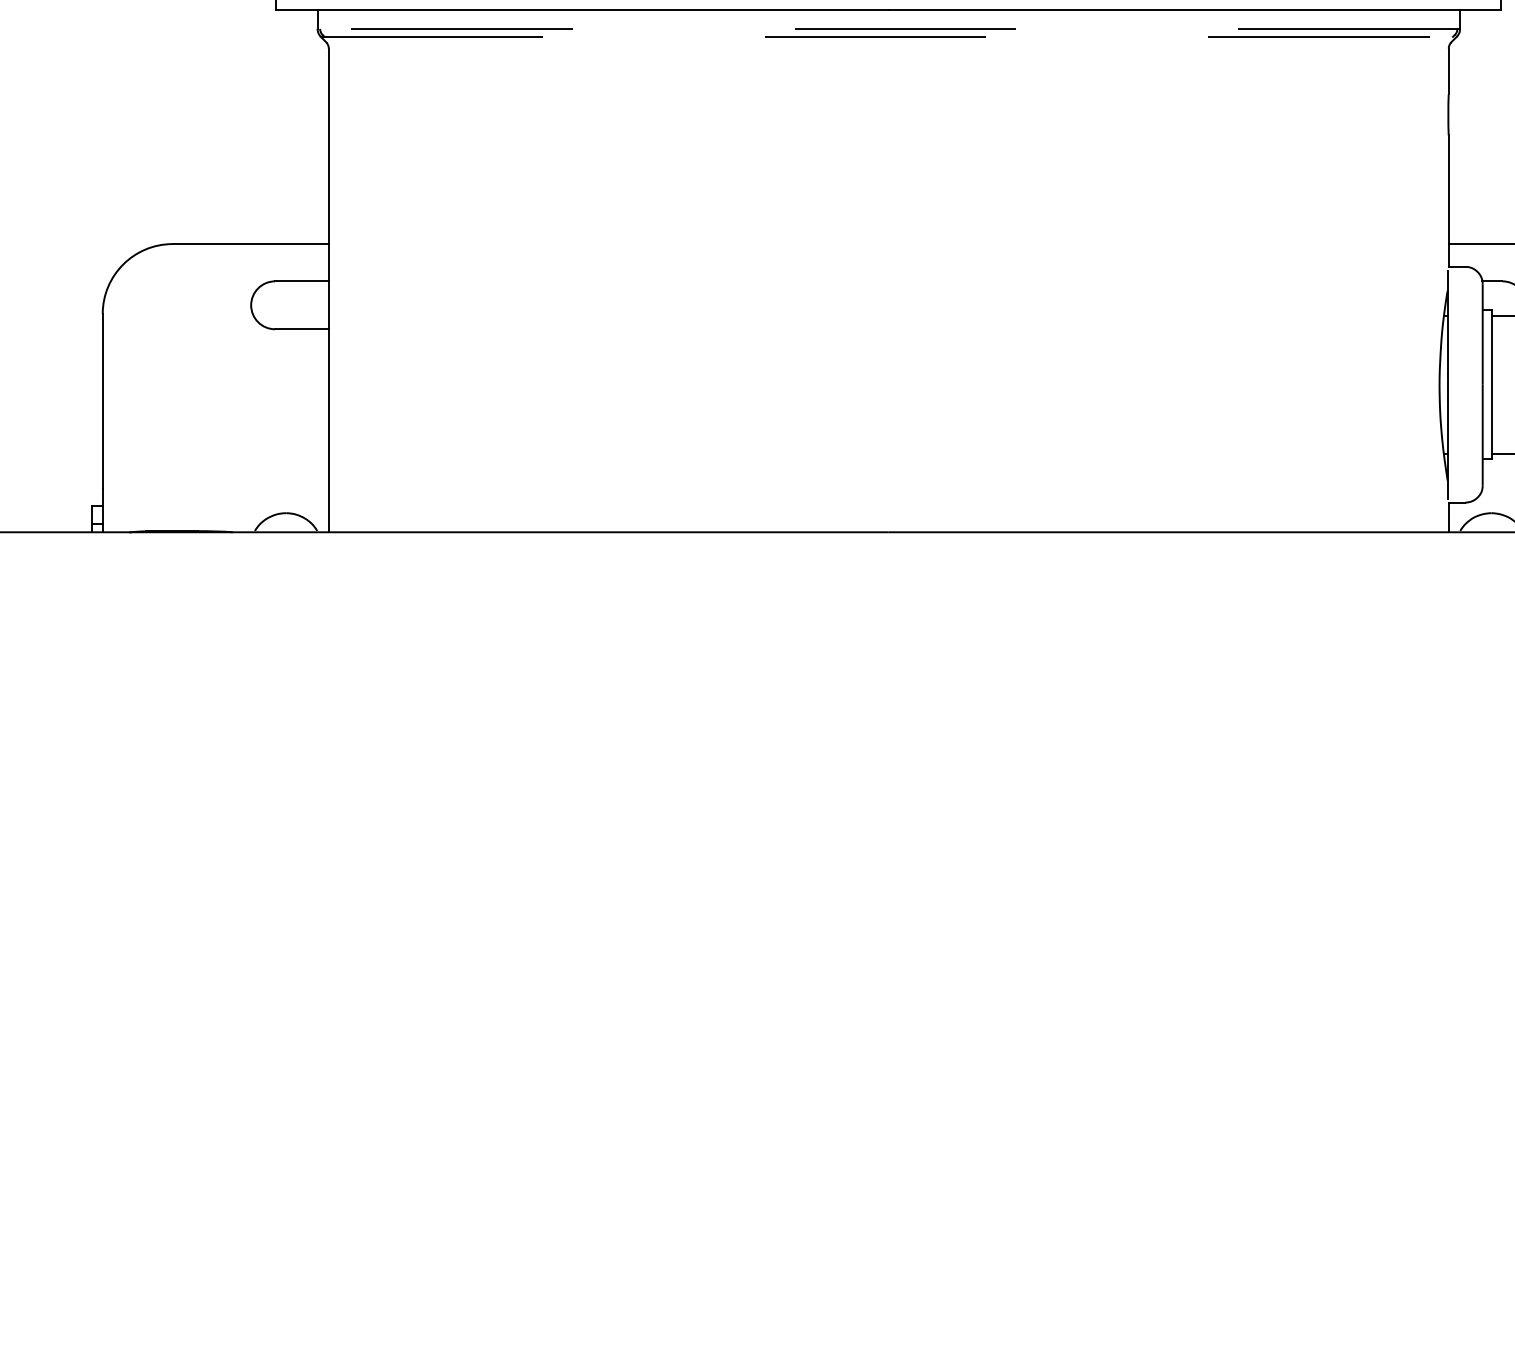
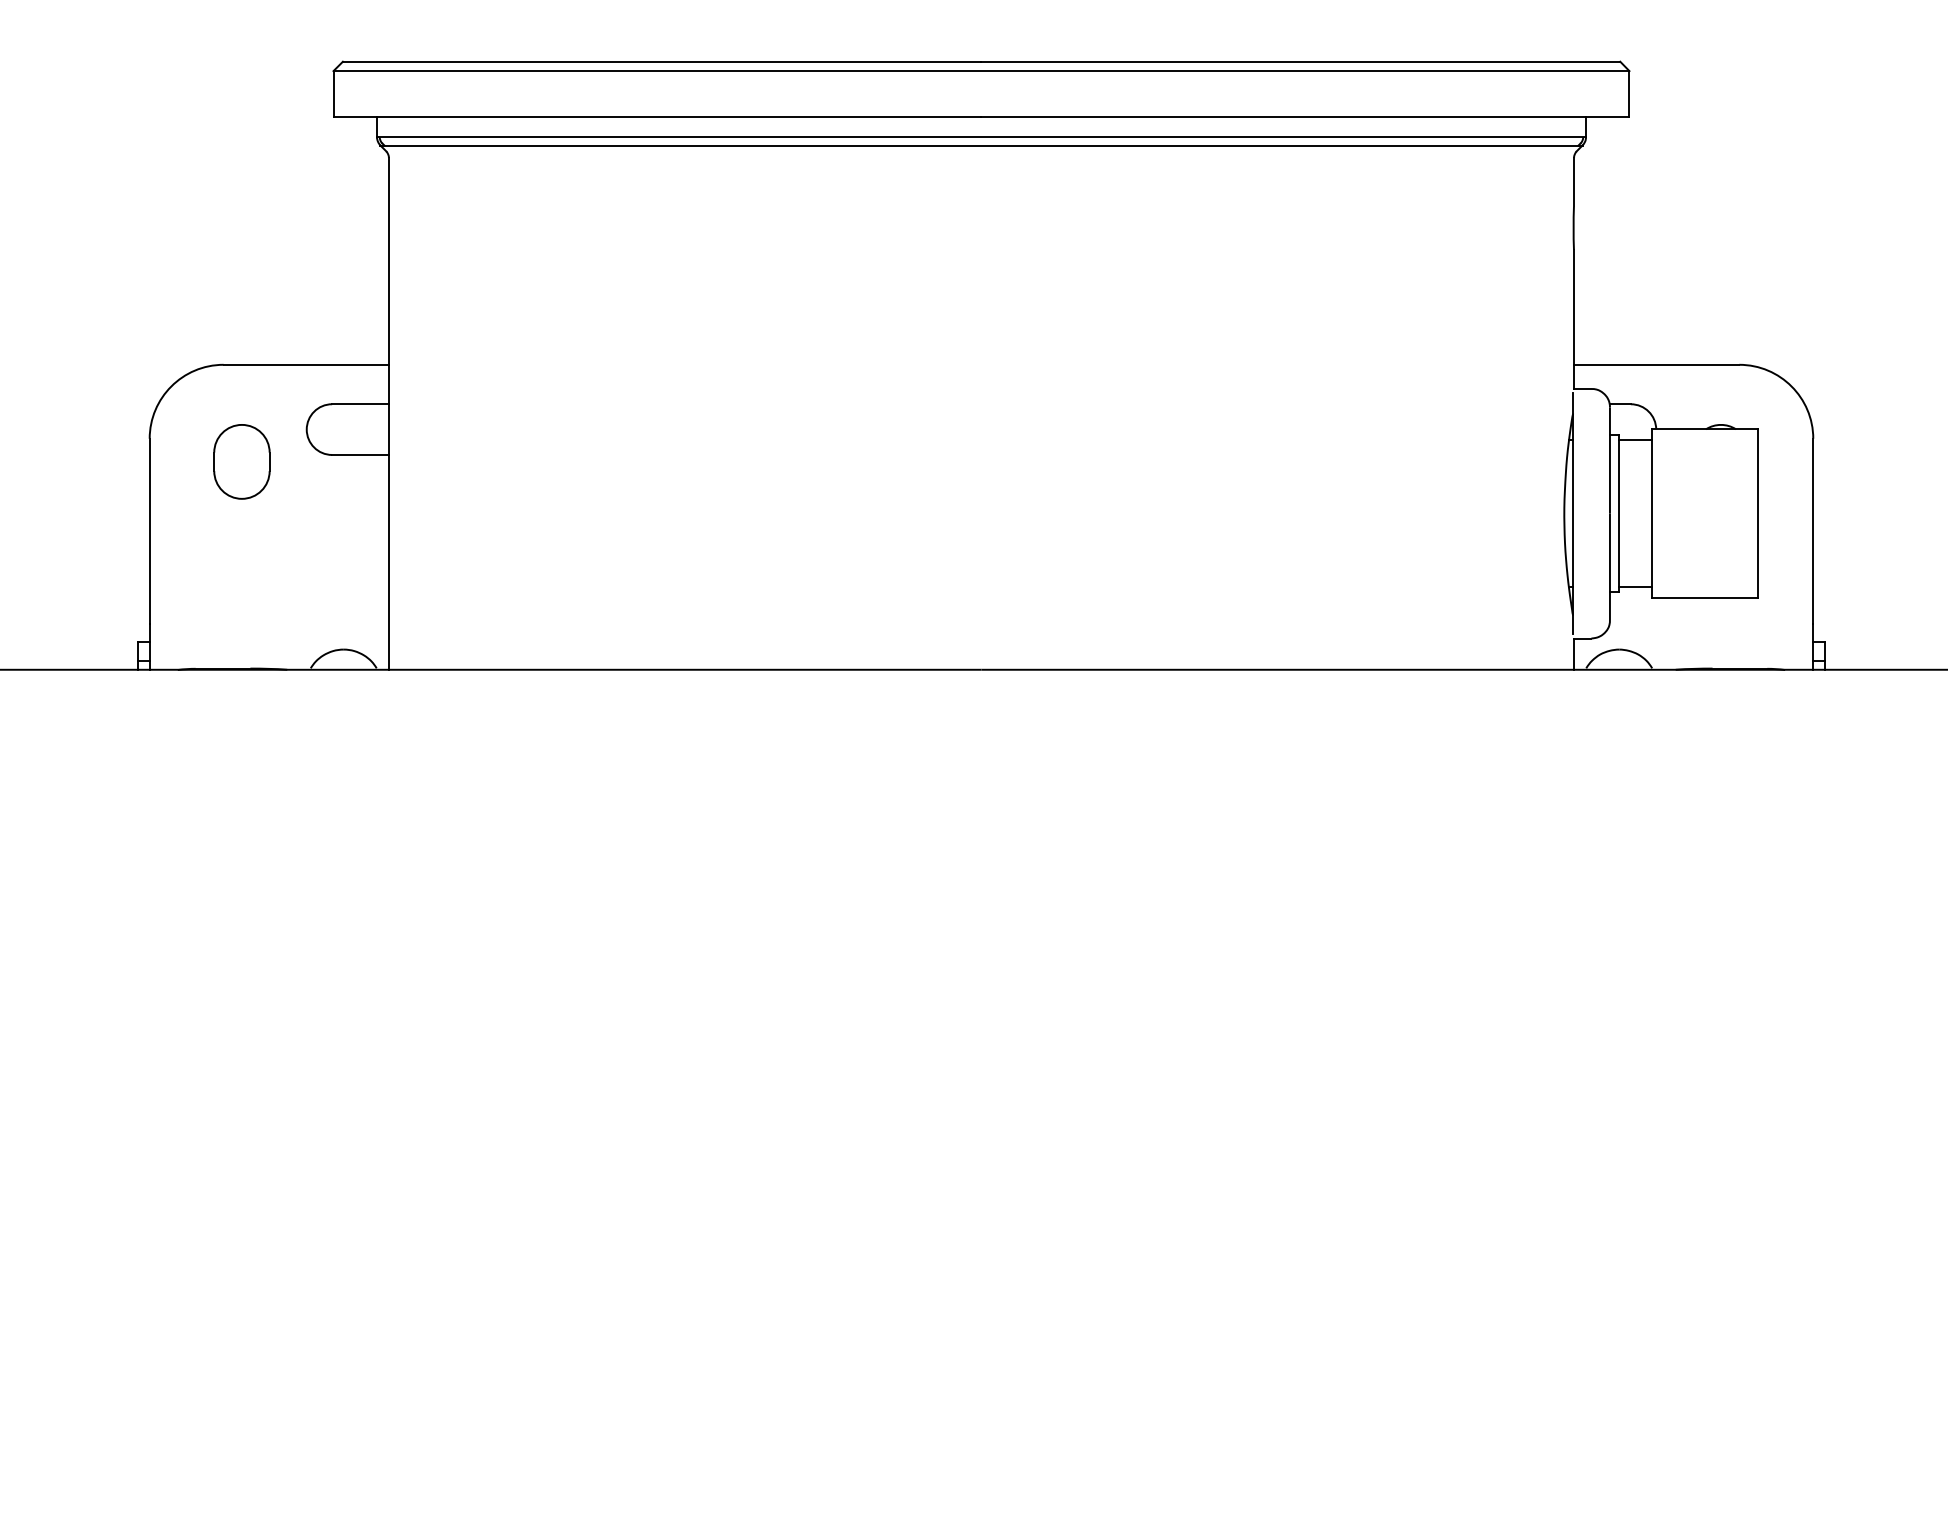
line: (888, 29) -> (981, 137), dashed -> solid
line: (888, 36) -> (981, 145), dashed -> solid
part: (189, 335) -> (241, 461), added

